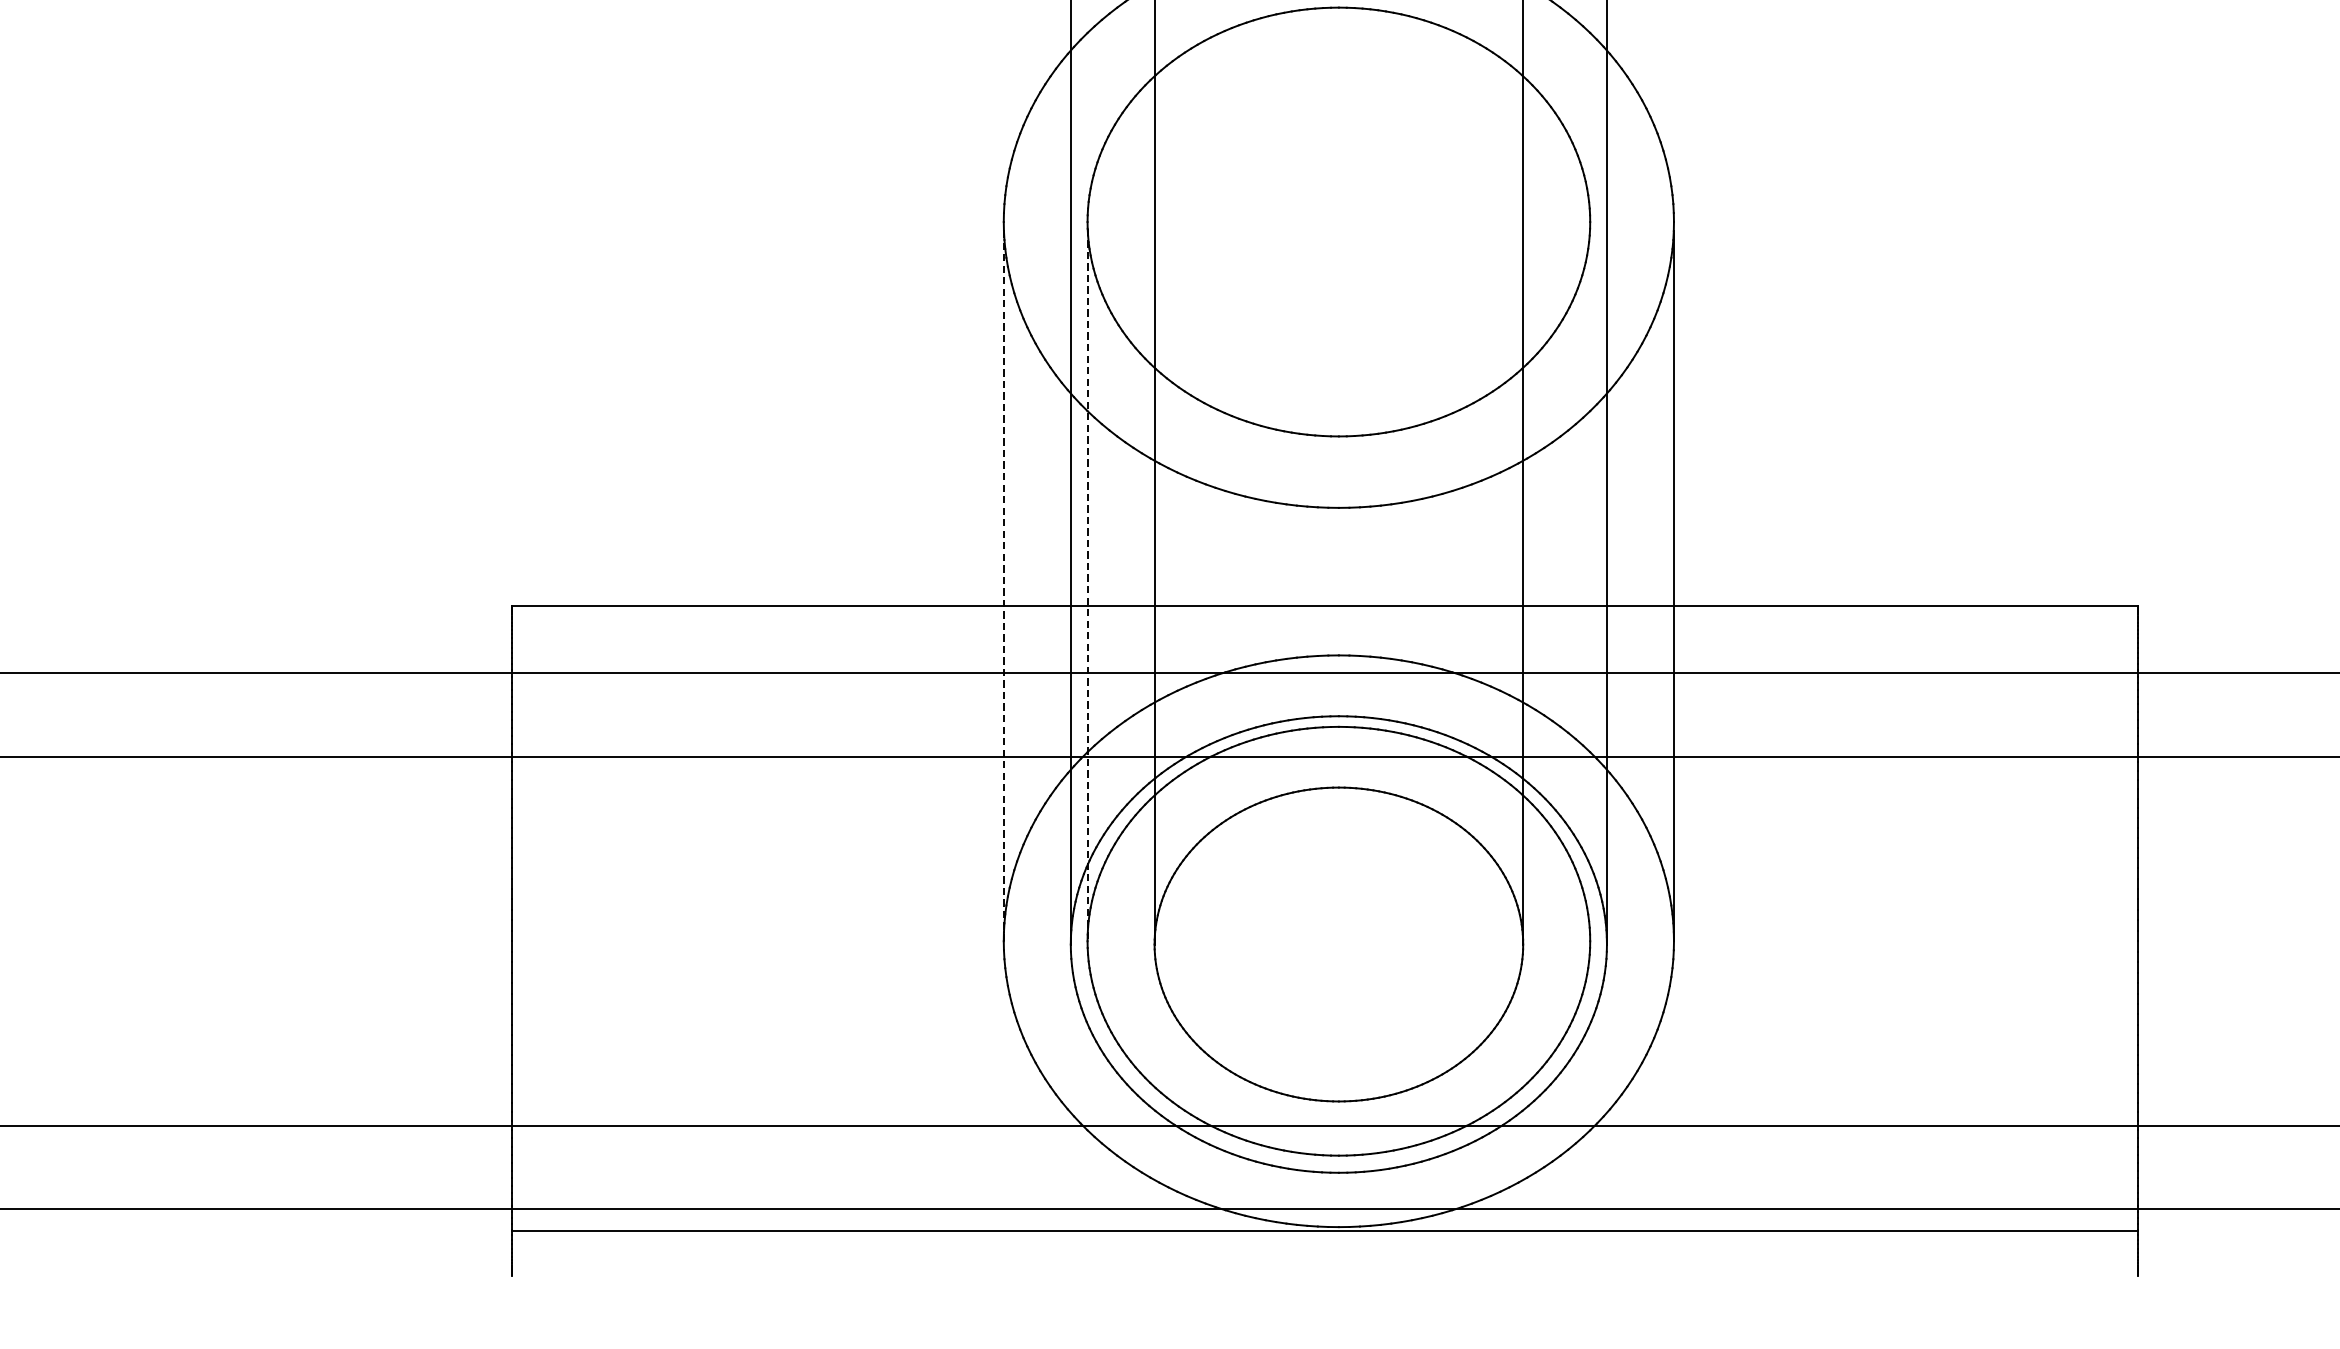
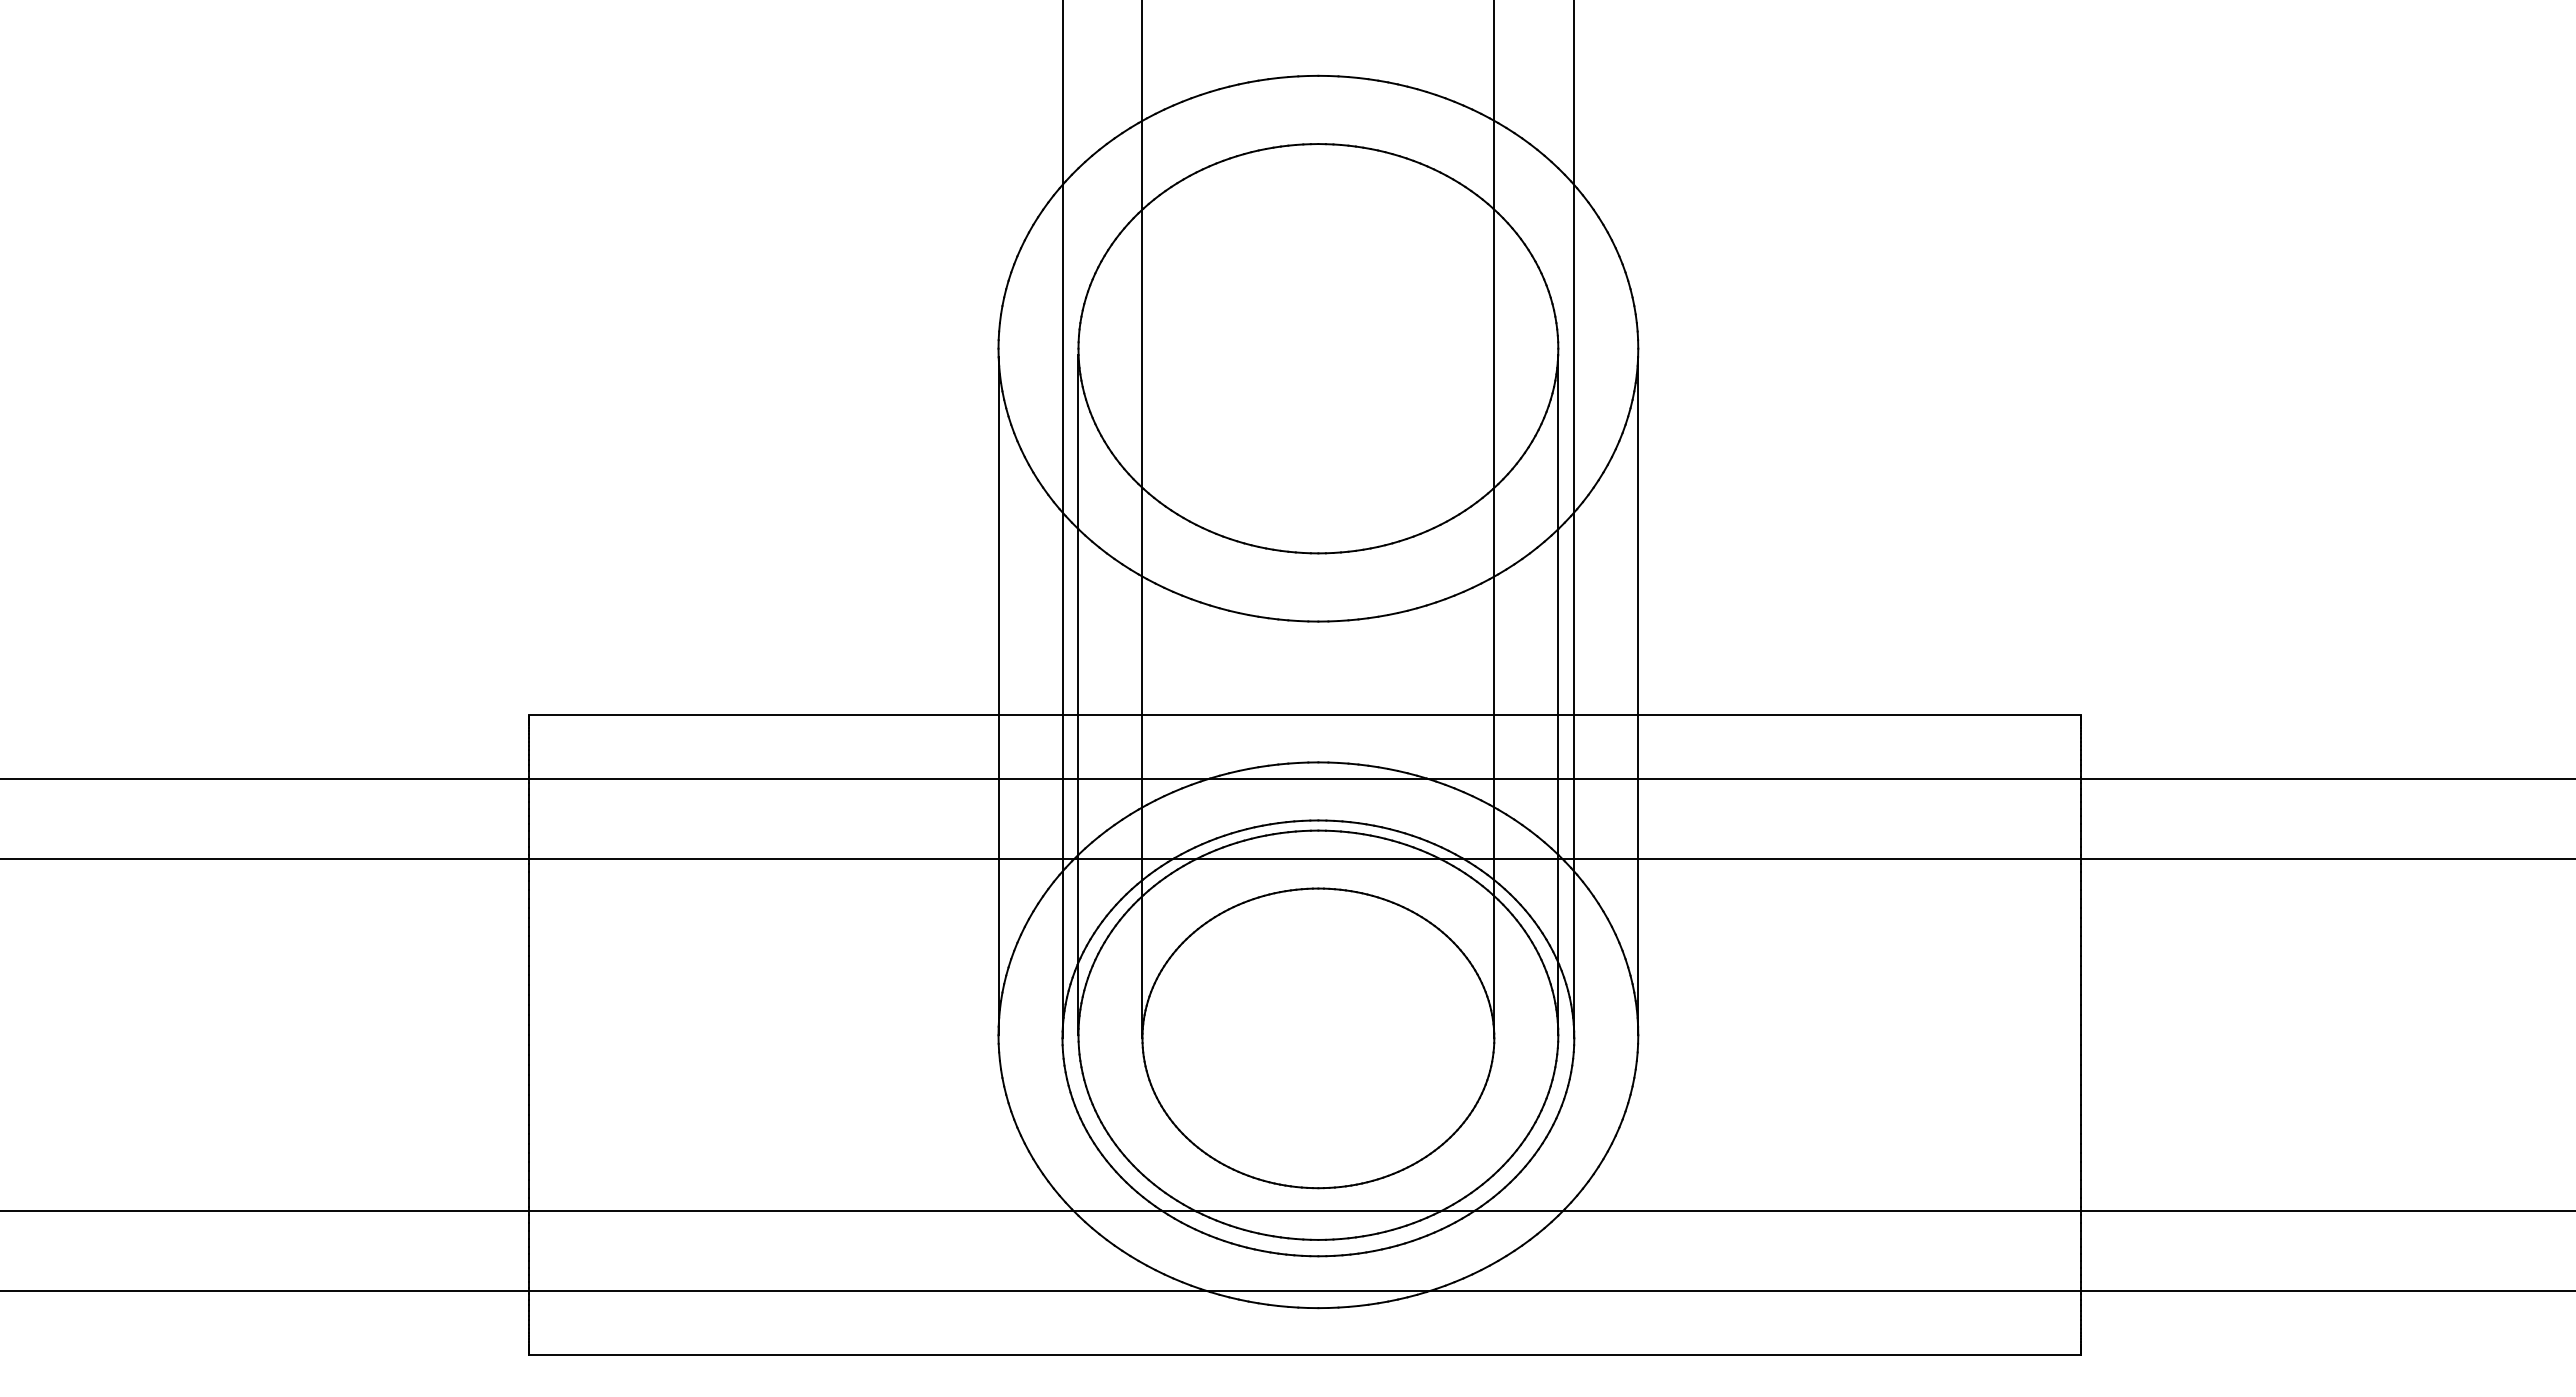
line: (1087, 585) -> (1078, 695), dashed -> solid
line: (1590, 585) -> (1558, 695), added
line: (1003, 586) -> (998, 696), dashed -> solid
line: (1324, 1231) -> (1304, 1355), moved

